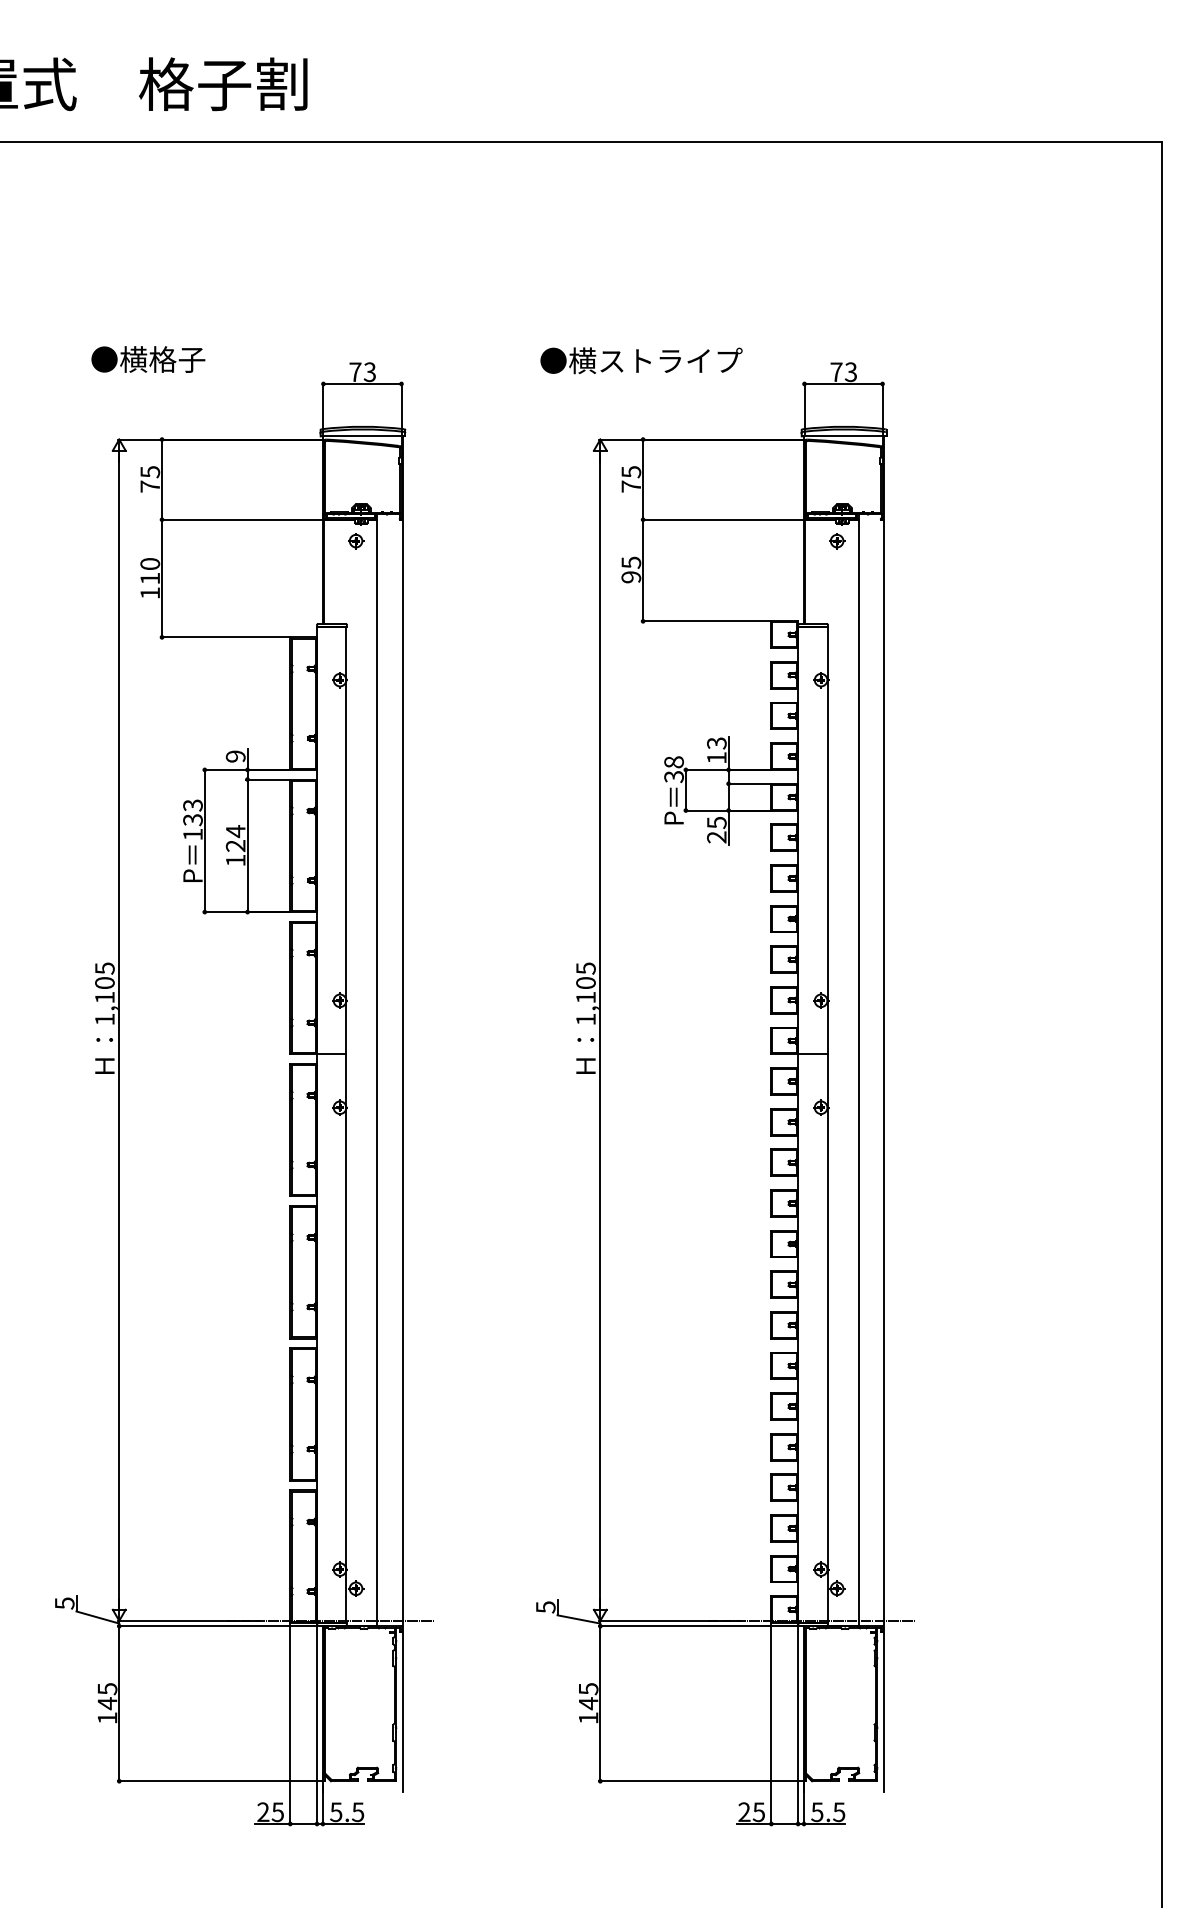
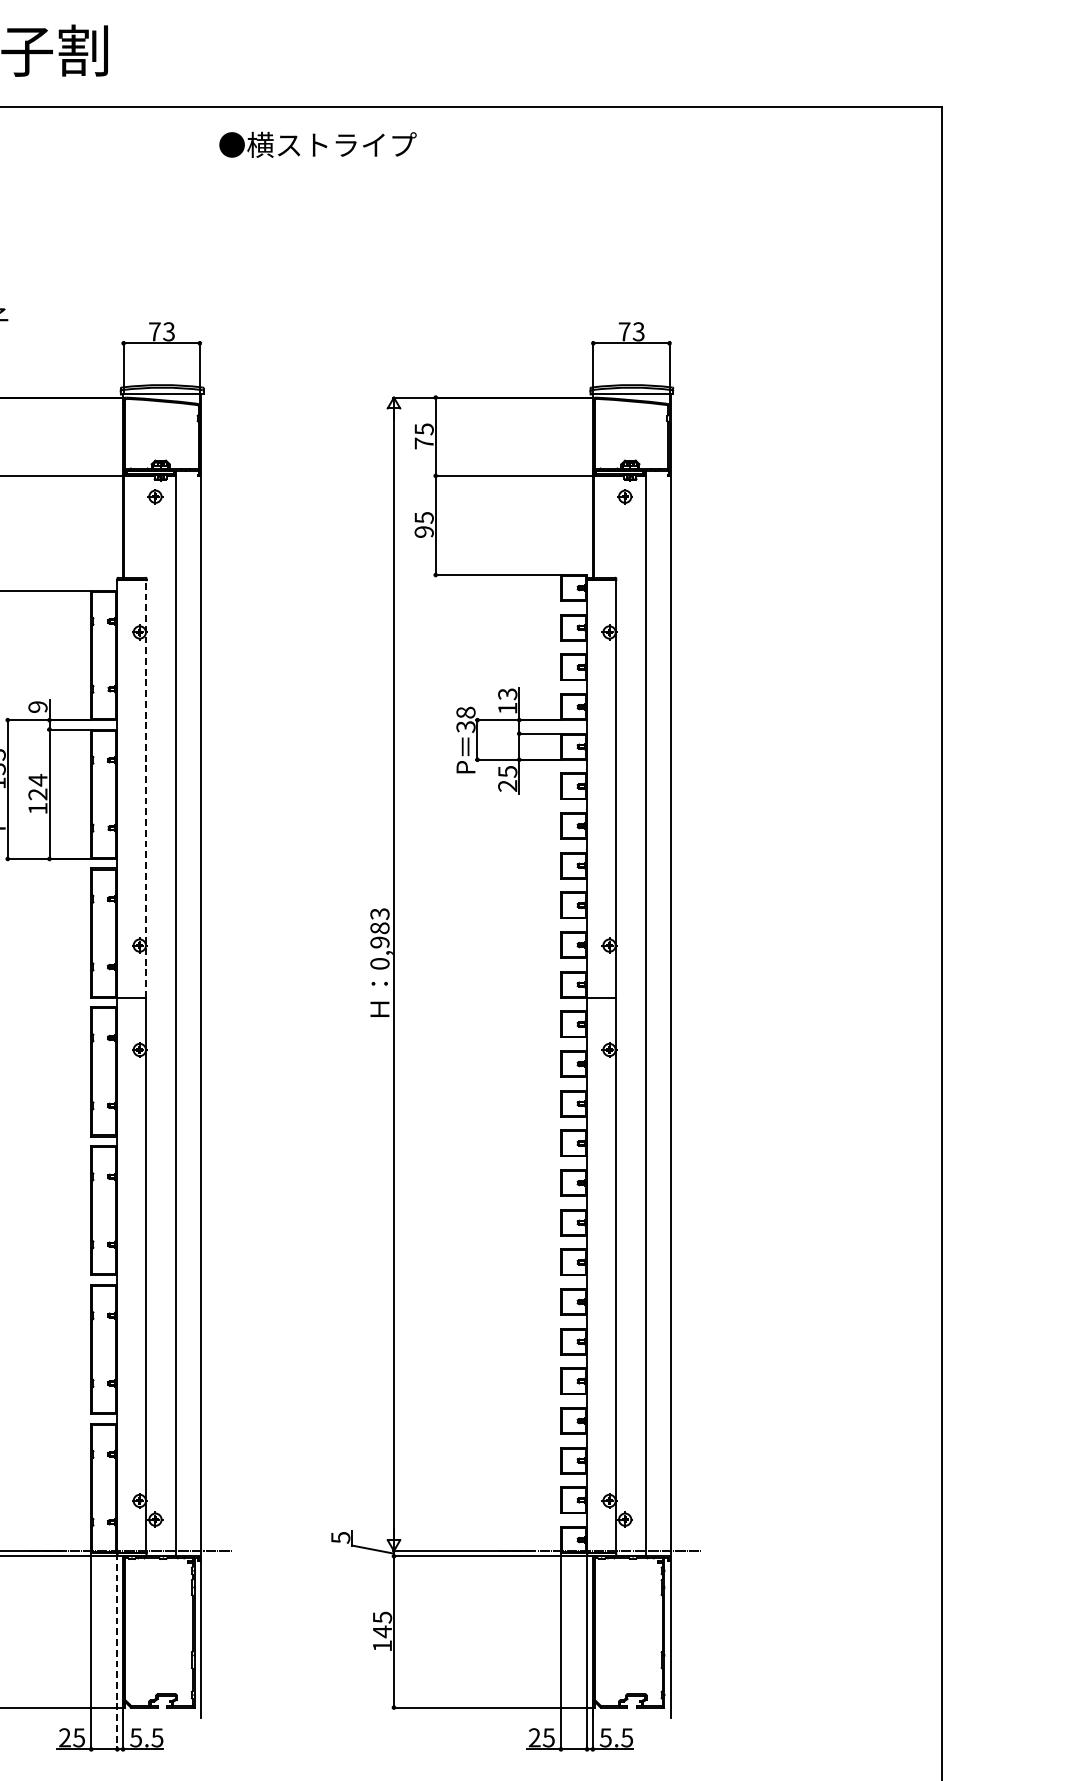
text: (641, 360) -> (317, 144), moved
line: (346, 840) -> (146, 789), solid -> dashed
text: (585, 993) -> (379, 938), 1,105 -> 0,983
line: (317, 1724) -> (117, 1652), solid -> dashed

